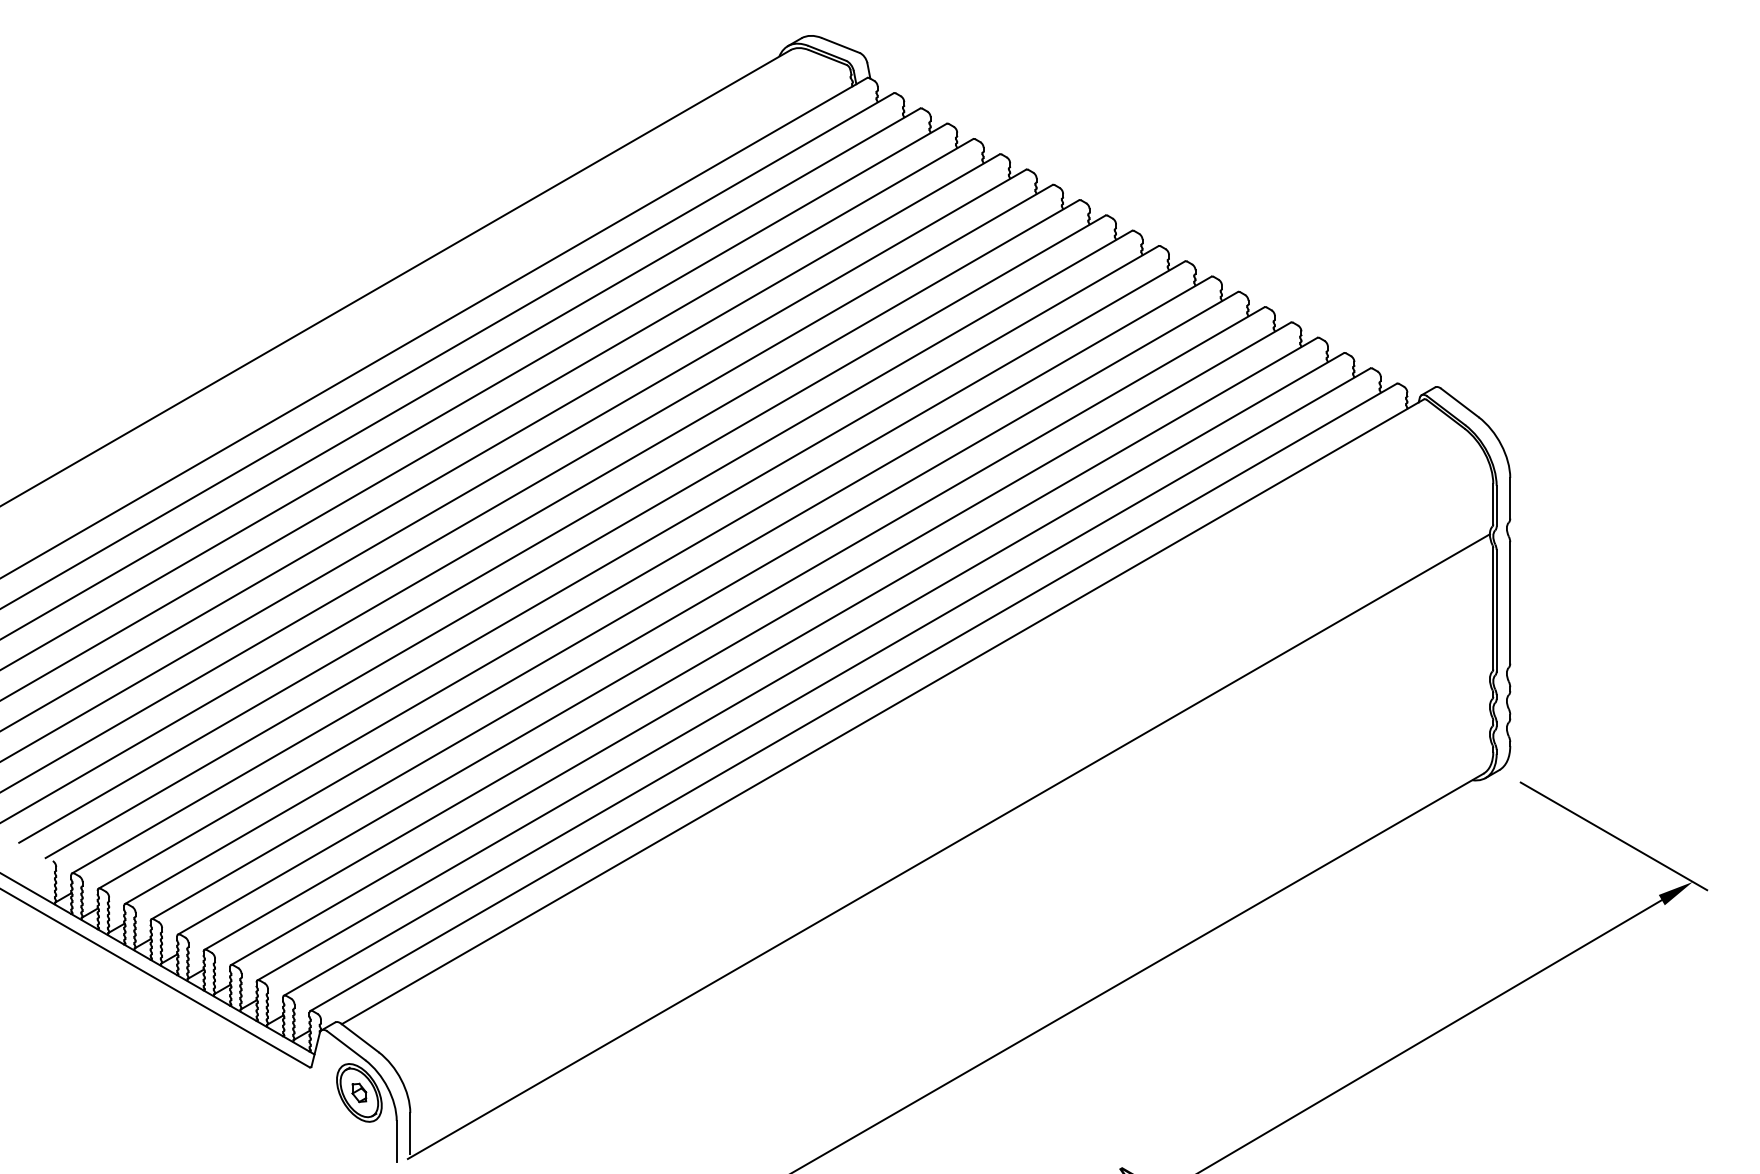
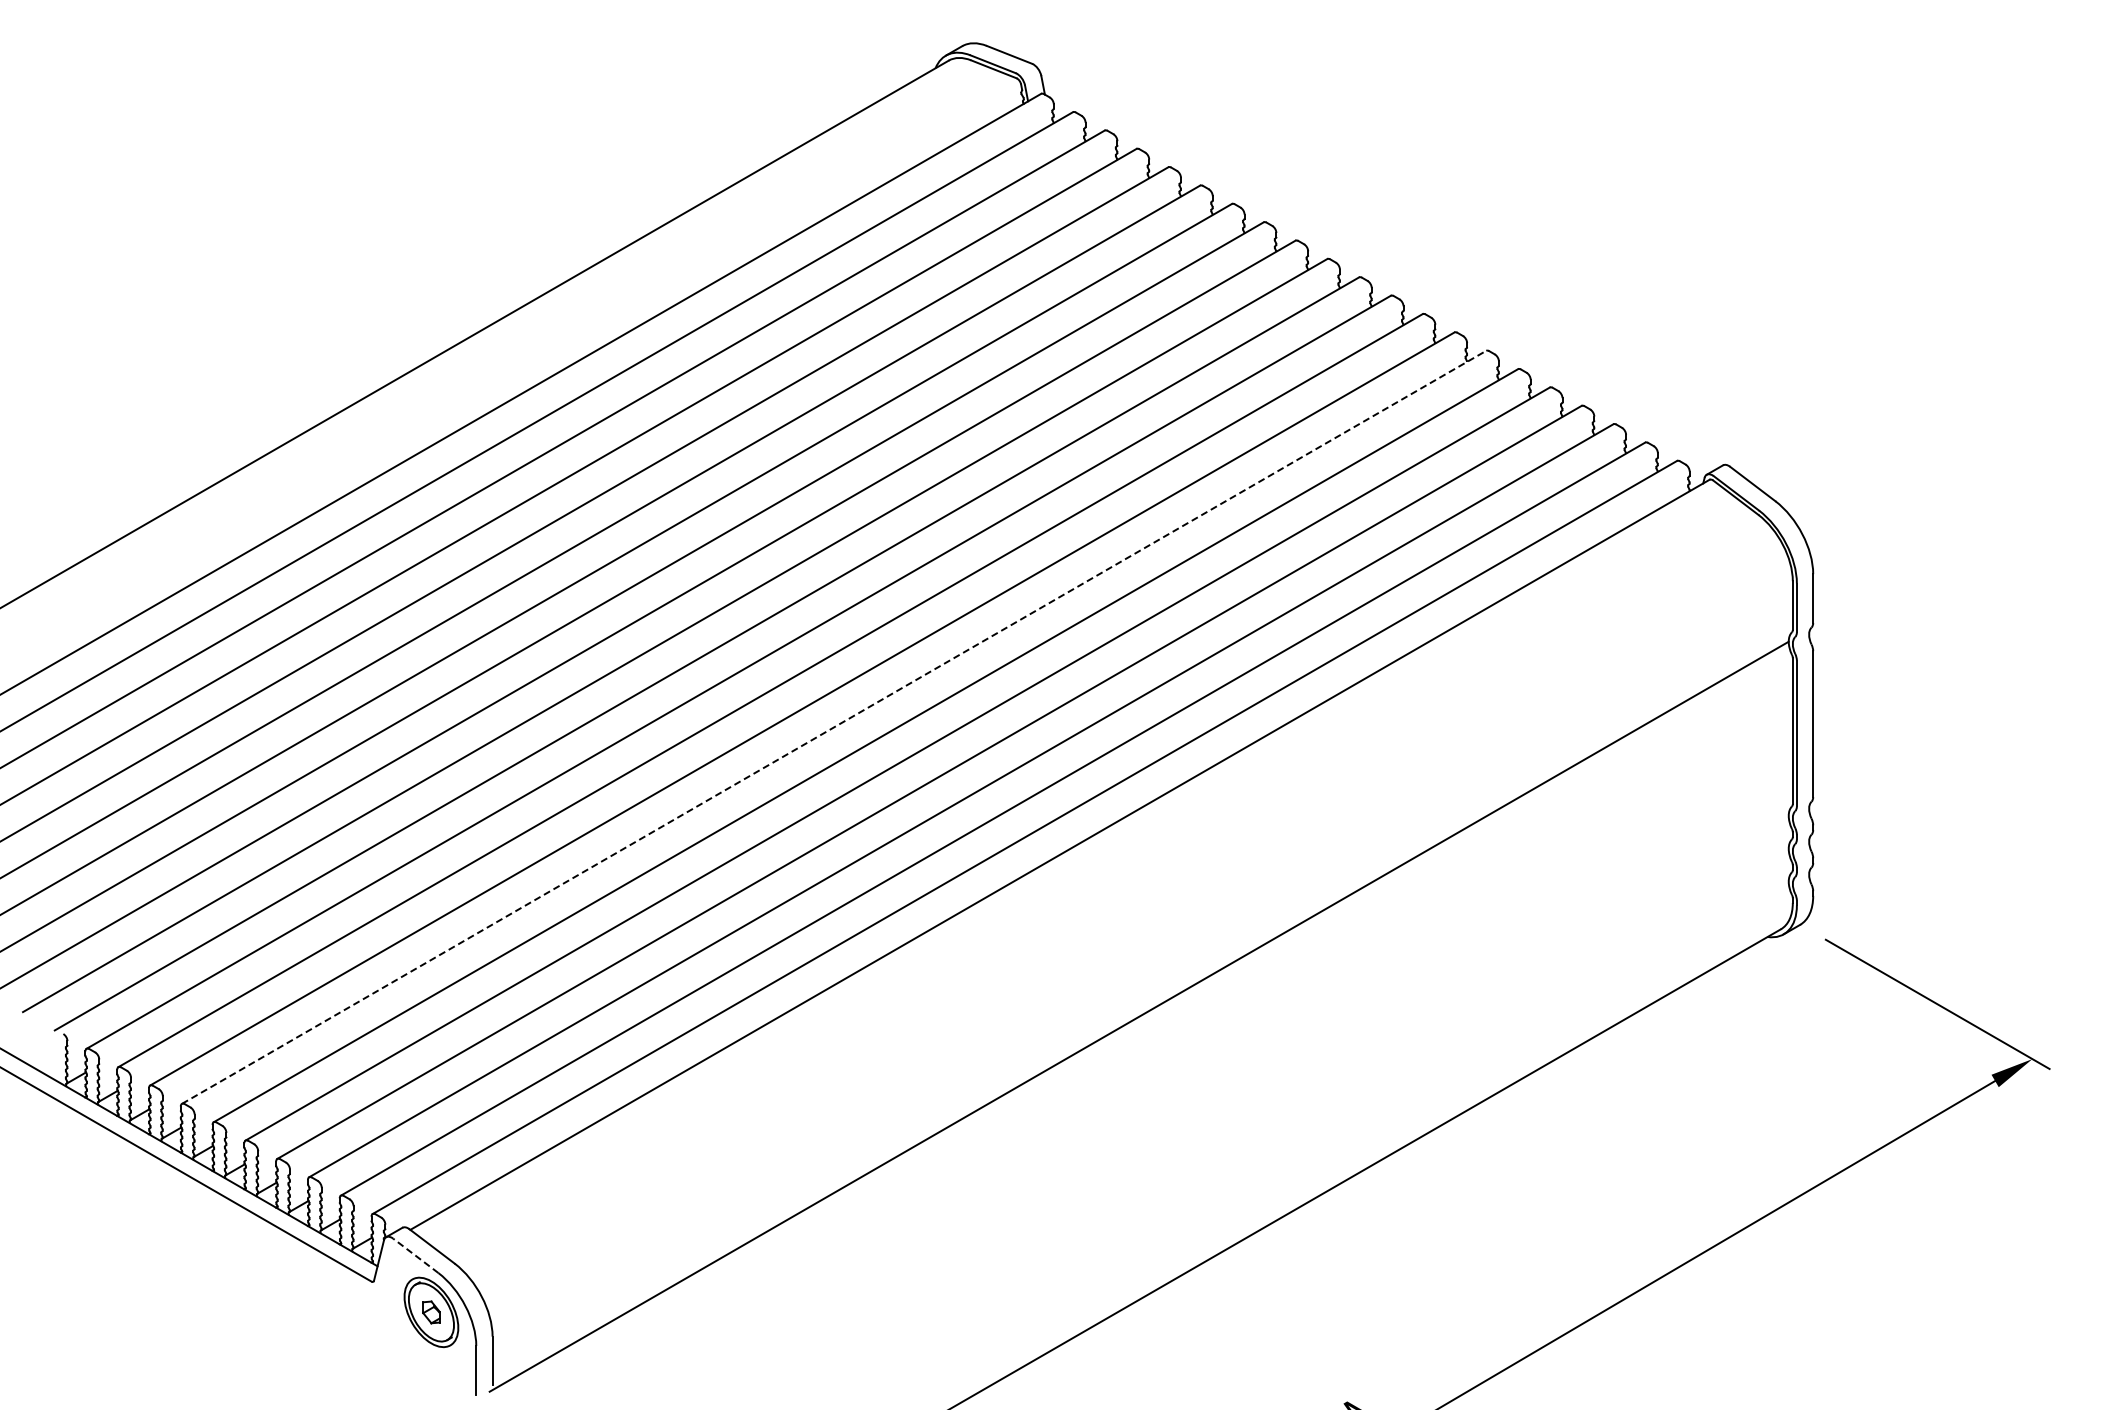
line: (695, 605) -> (834, 727), solid -> dashed
line: (346, 1045) -> (415, 1255), solid -> dashed

